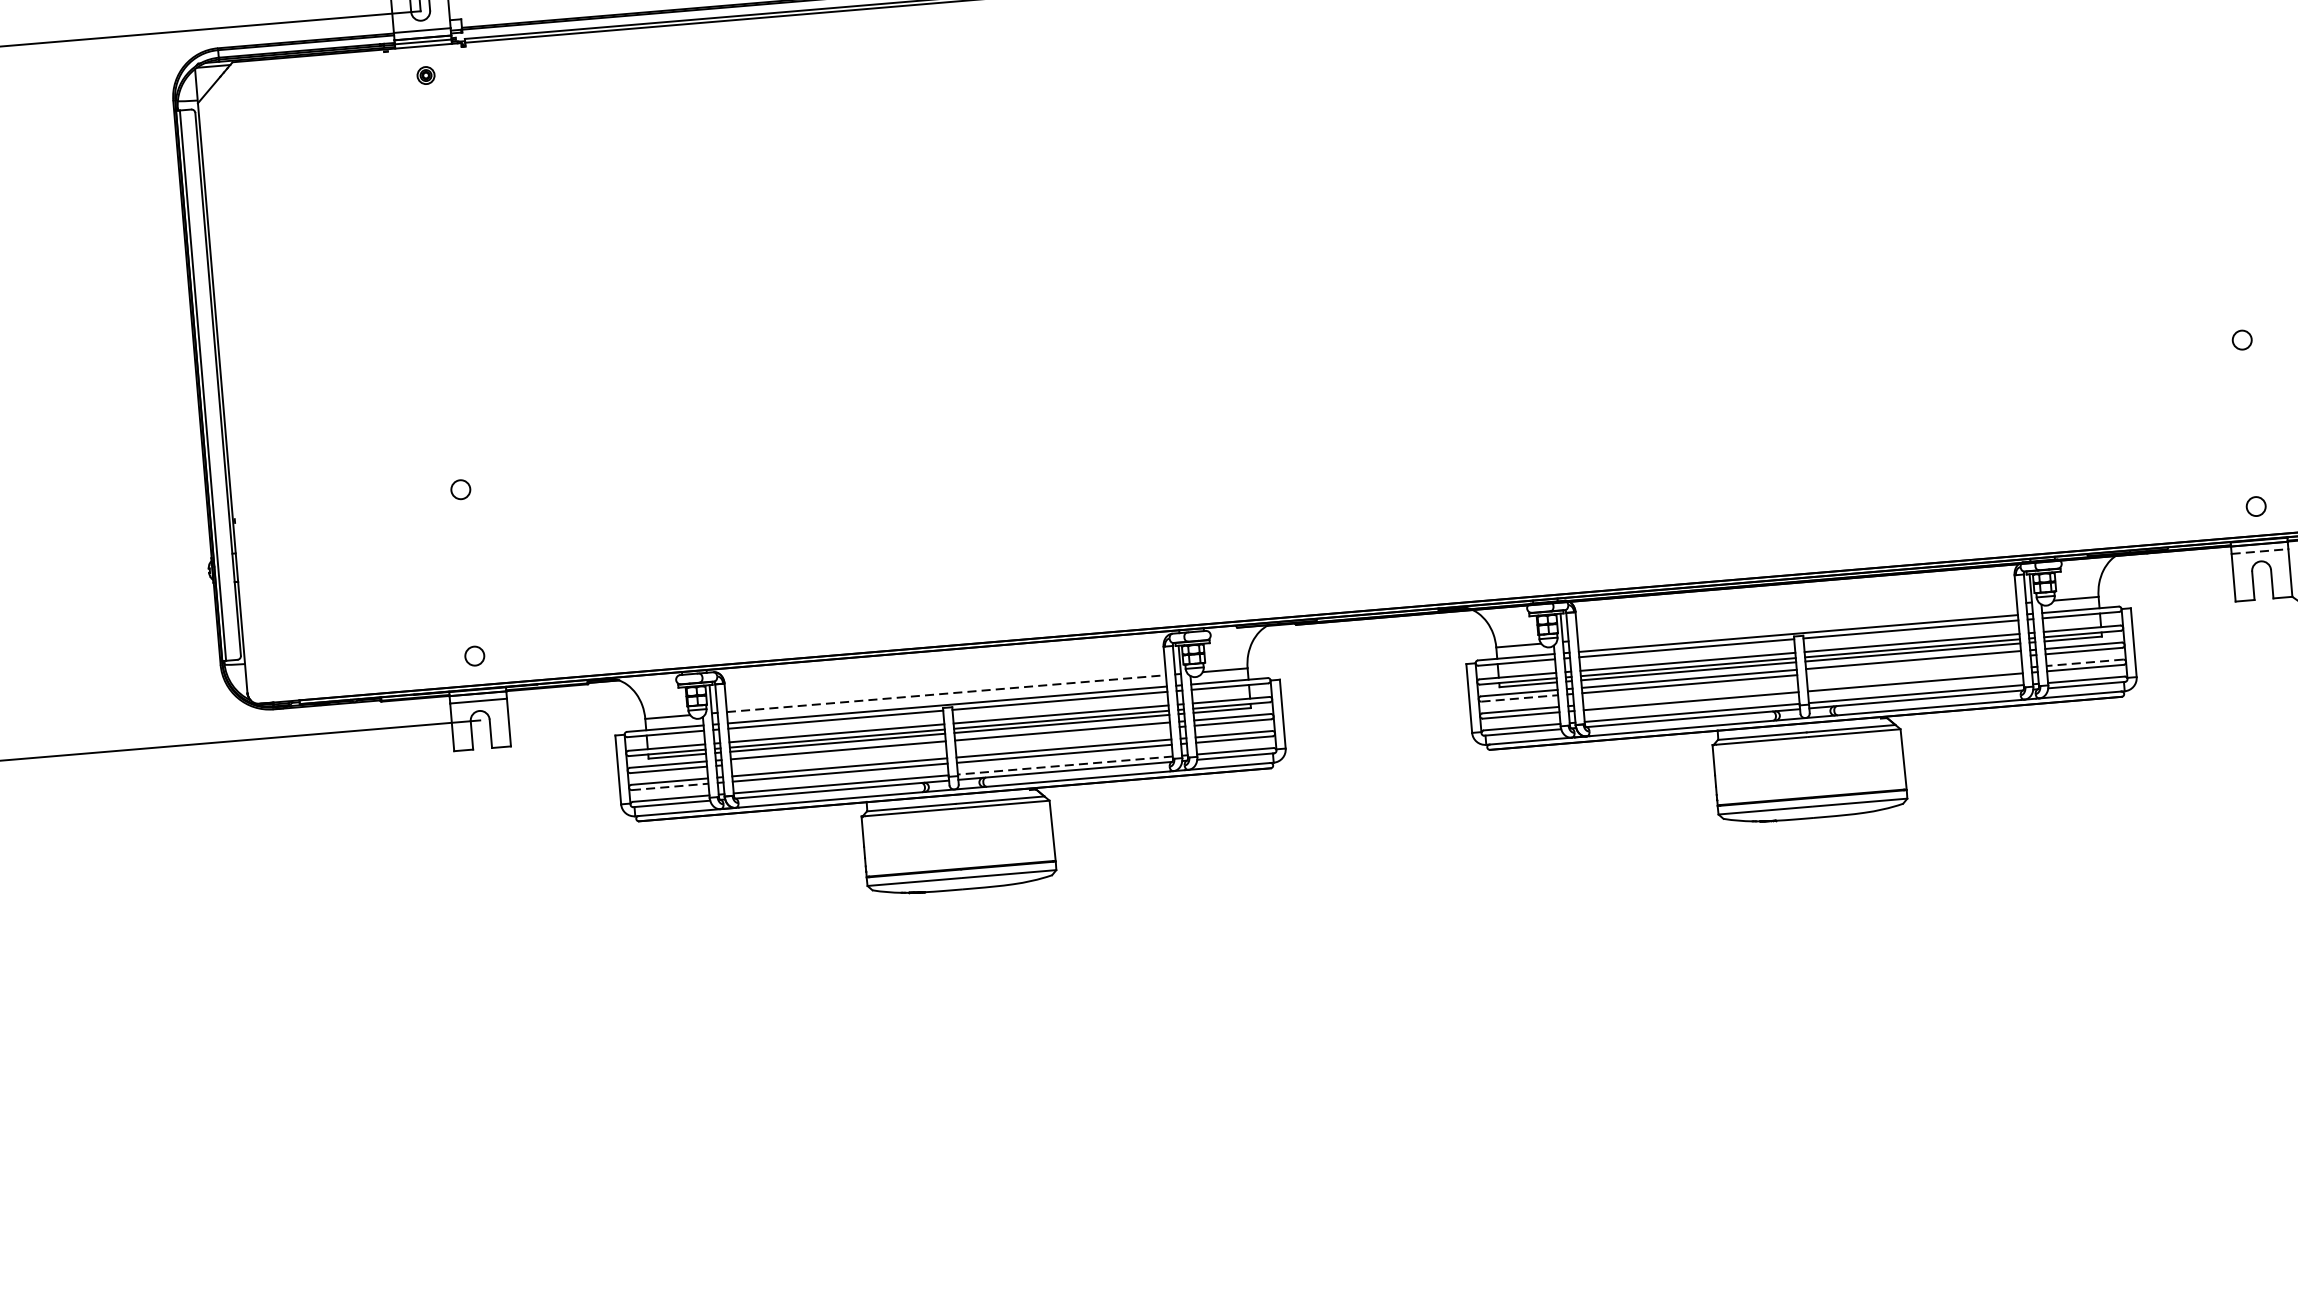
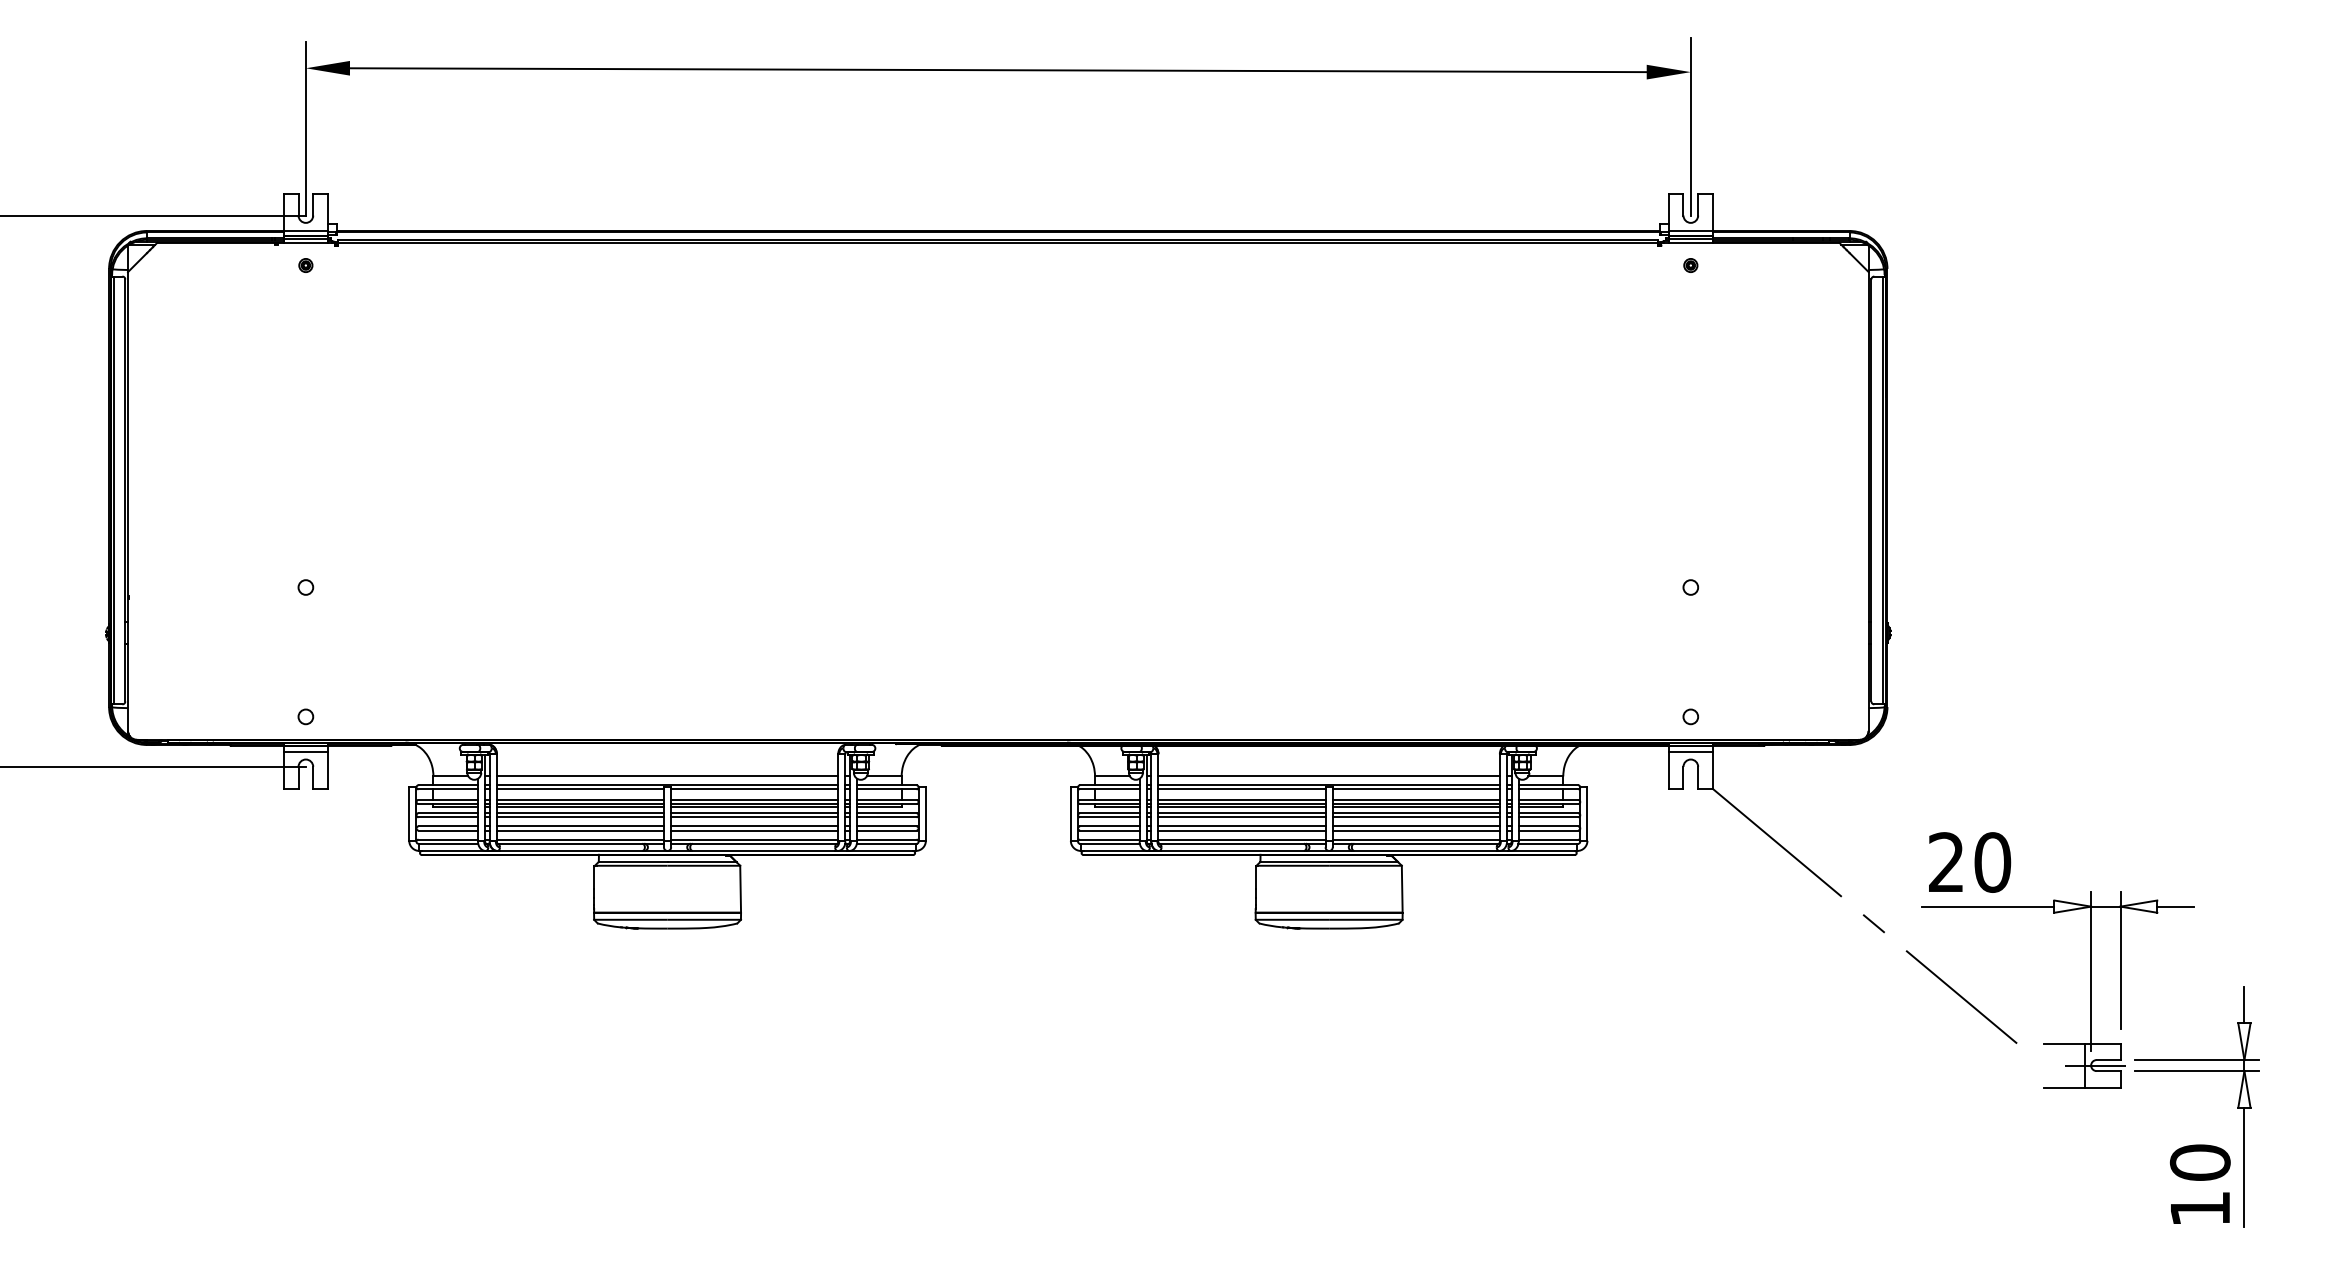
line: (2260, 550) -> (1691, 751), dashed -> solid
line: (1796, 622) -> (1328, 776), added
line: (2084, 662) -> (1548, 826), dashed -> solid
line: (1912, 665) -> (1415, 817), added
line: (1913, 677) -> (1415, 826), added
line: (946, 693) -> (667, 776), dashed -> solid
line: (1690, 696) -> (1241, 826), added
line: (1519, 698) -> (1109, 817), dashed -> solid
line: (1062, 737) -> (754, 817), added
line: (837, 755) -> (579, 817), added
line: (1065, 765) -> (754, 839), dashed -> solid
line: (670, 786) -> (448, 830), dashed -> solid

